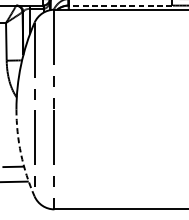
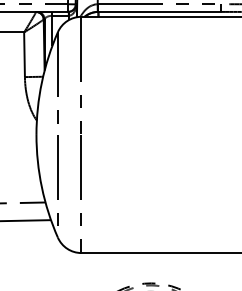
line: (119, 5) -> (158, 11), dashed -> solid
arc: (20, 153) -> (41, 187), dashed -> solid

